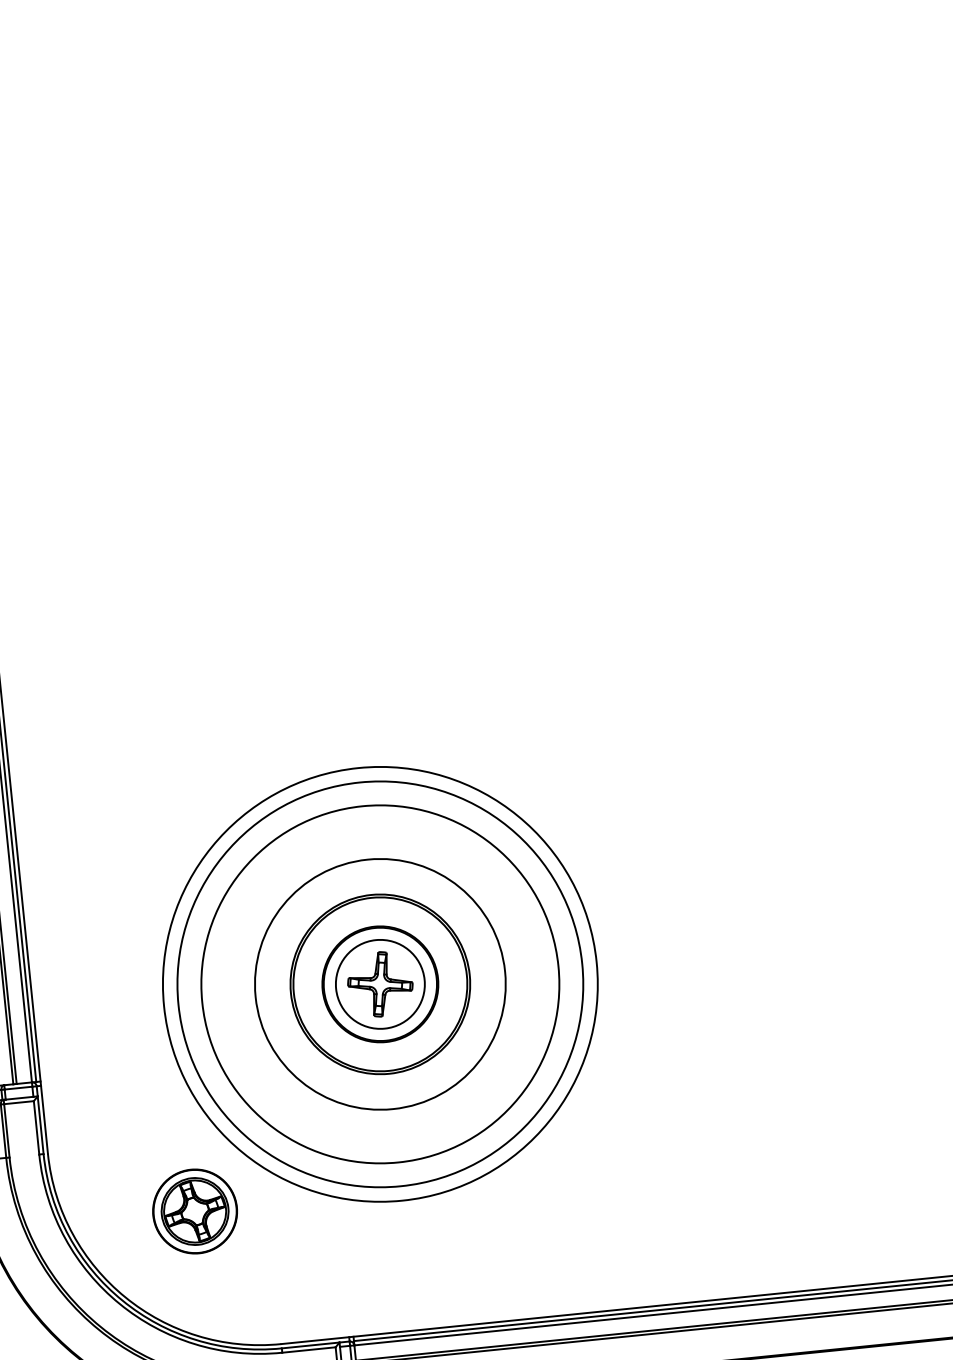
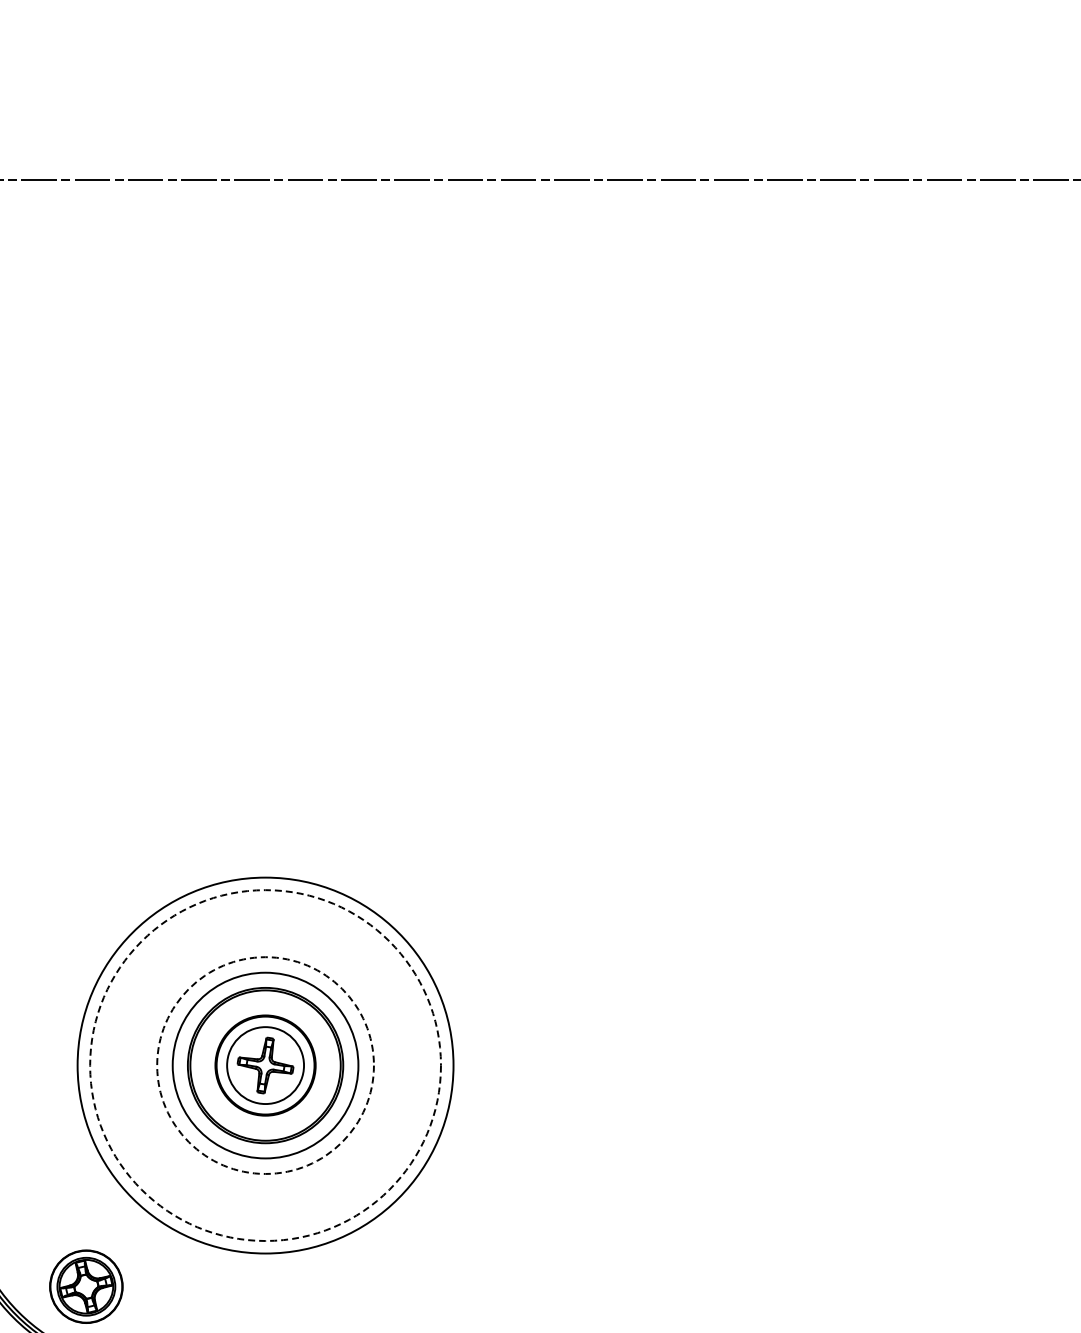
circle: (380, 984) -> (265, 1065), size x0.6
circle: (380, 984) -> (265, 1065), solid -> dashed
circle: (380, 984) -> (265, 1065), solid -> dashed
part: (195, 1211) -> (86, 1286), moved

